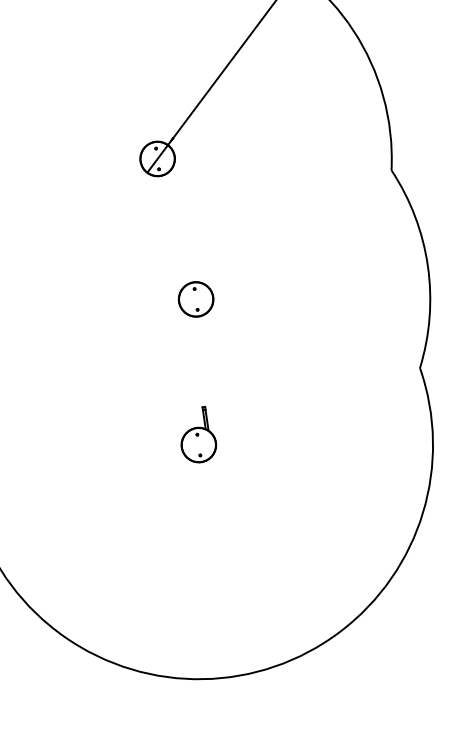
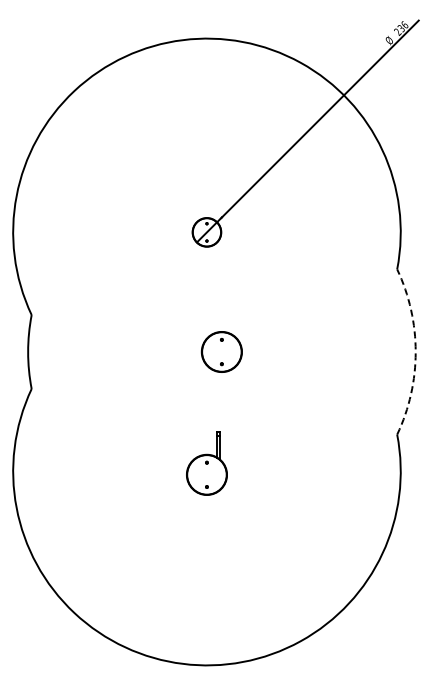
arc: (427, 266) -> (415, 352), solid -> dashed
part: (195, 298) -> (221, 351), size x1.4
part: (196, 435) -> (206, 463), size x1.4

